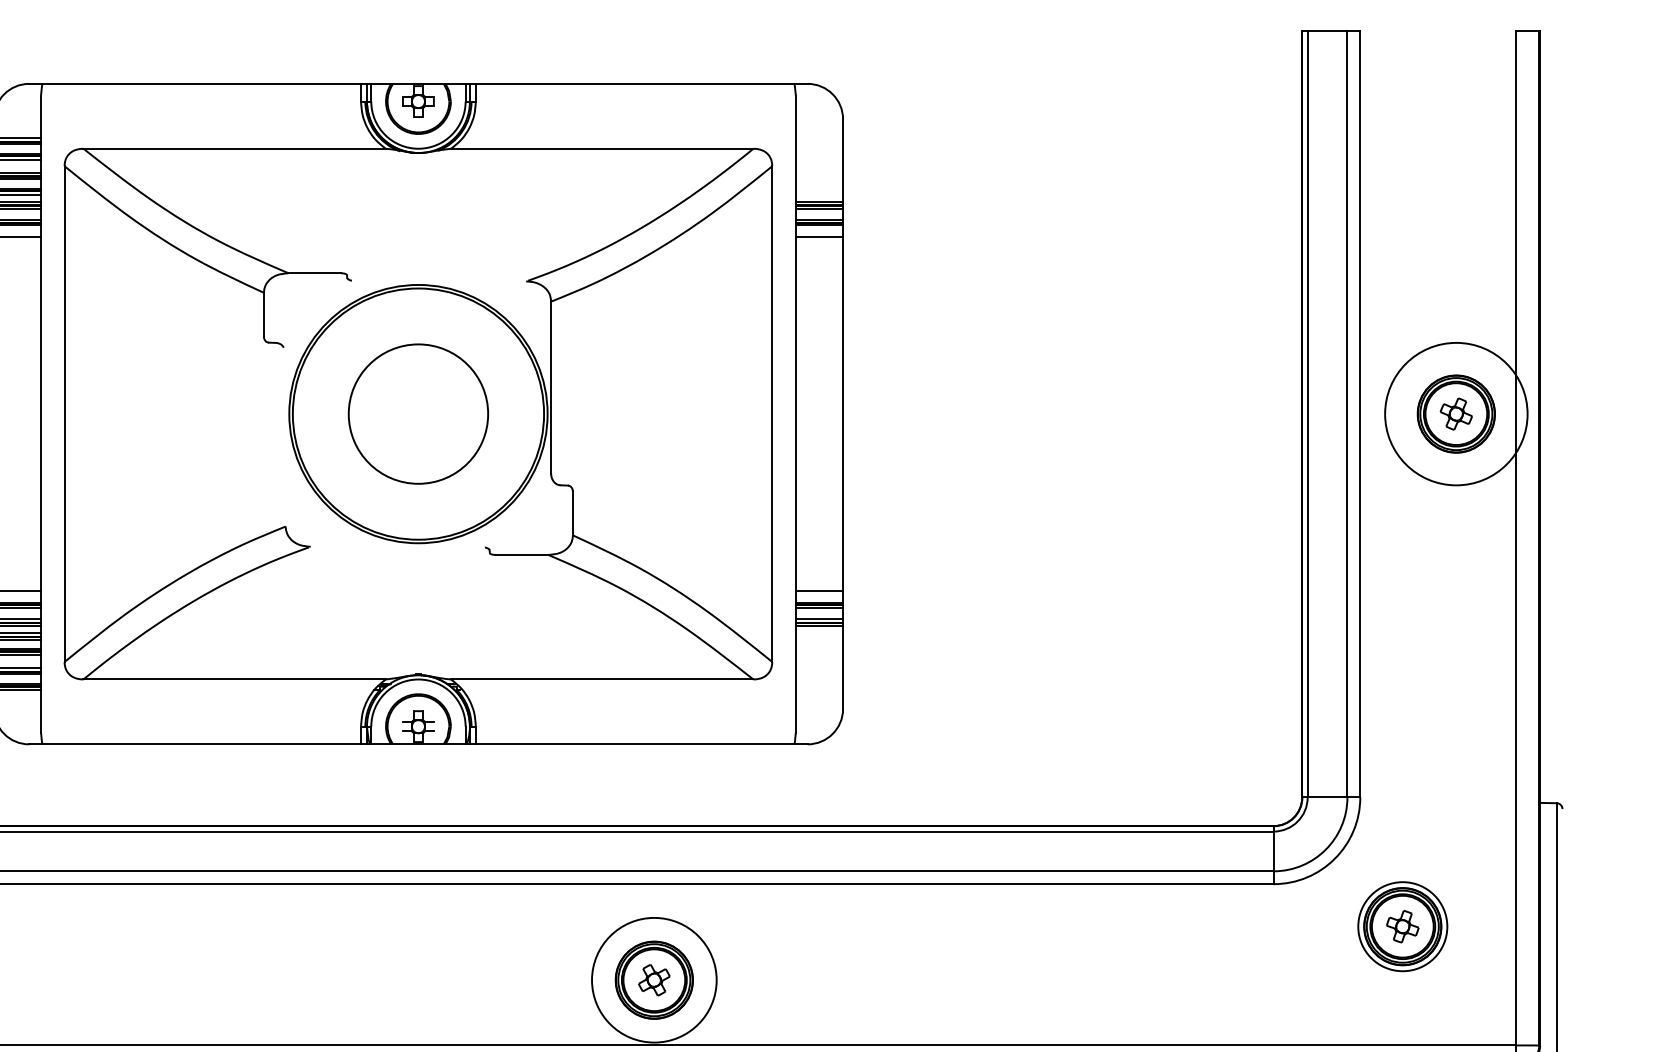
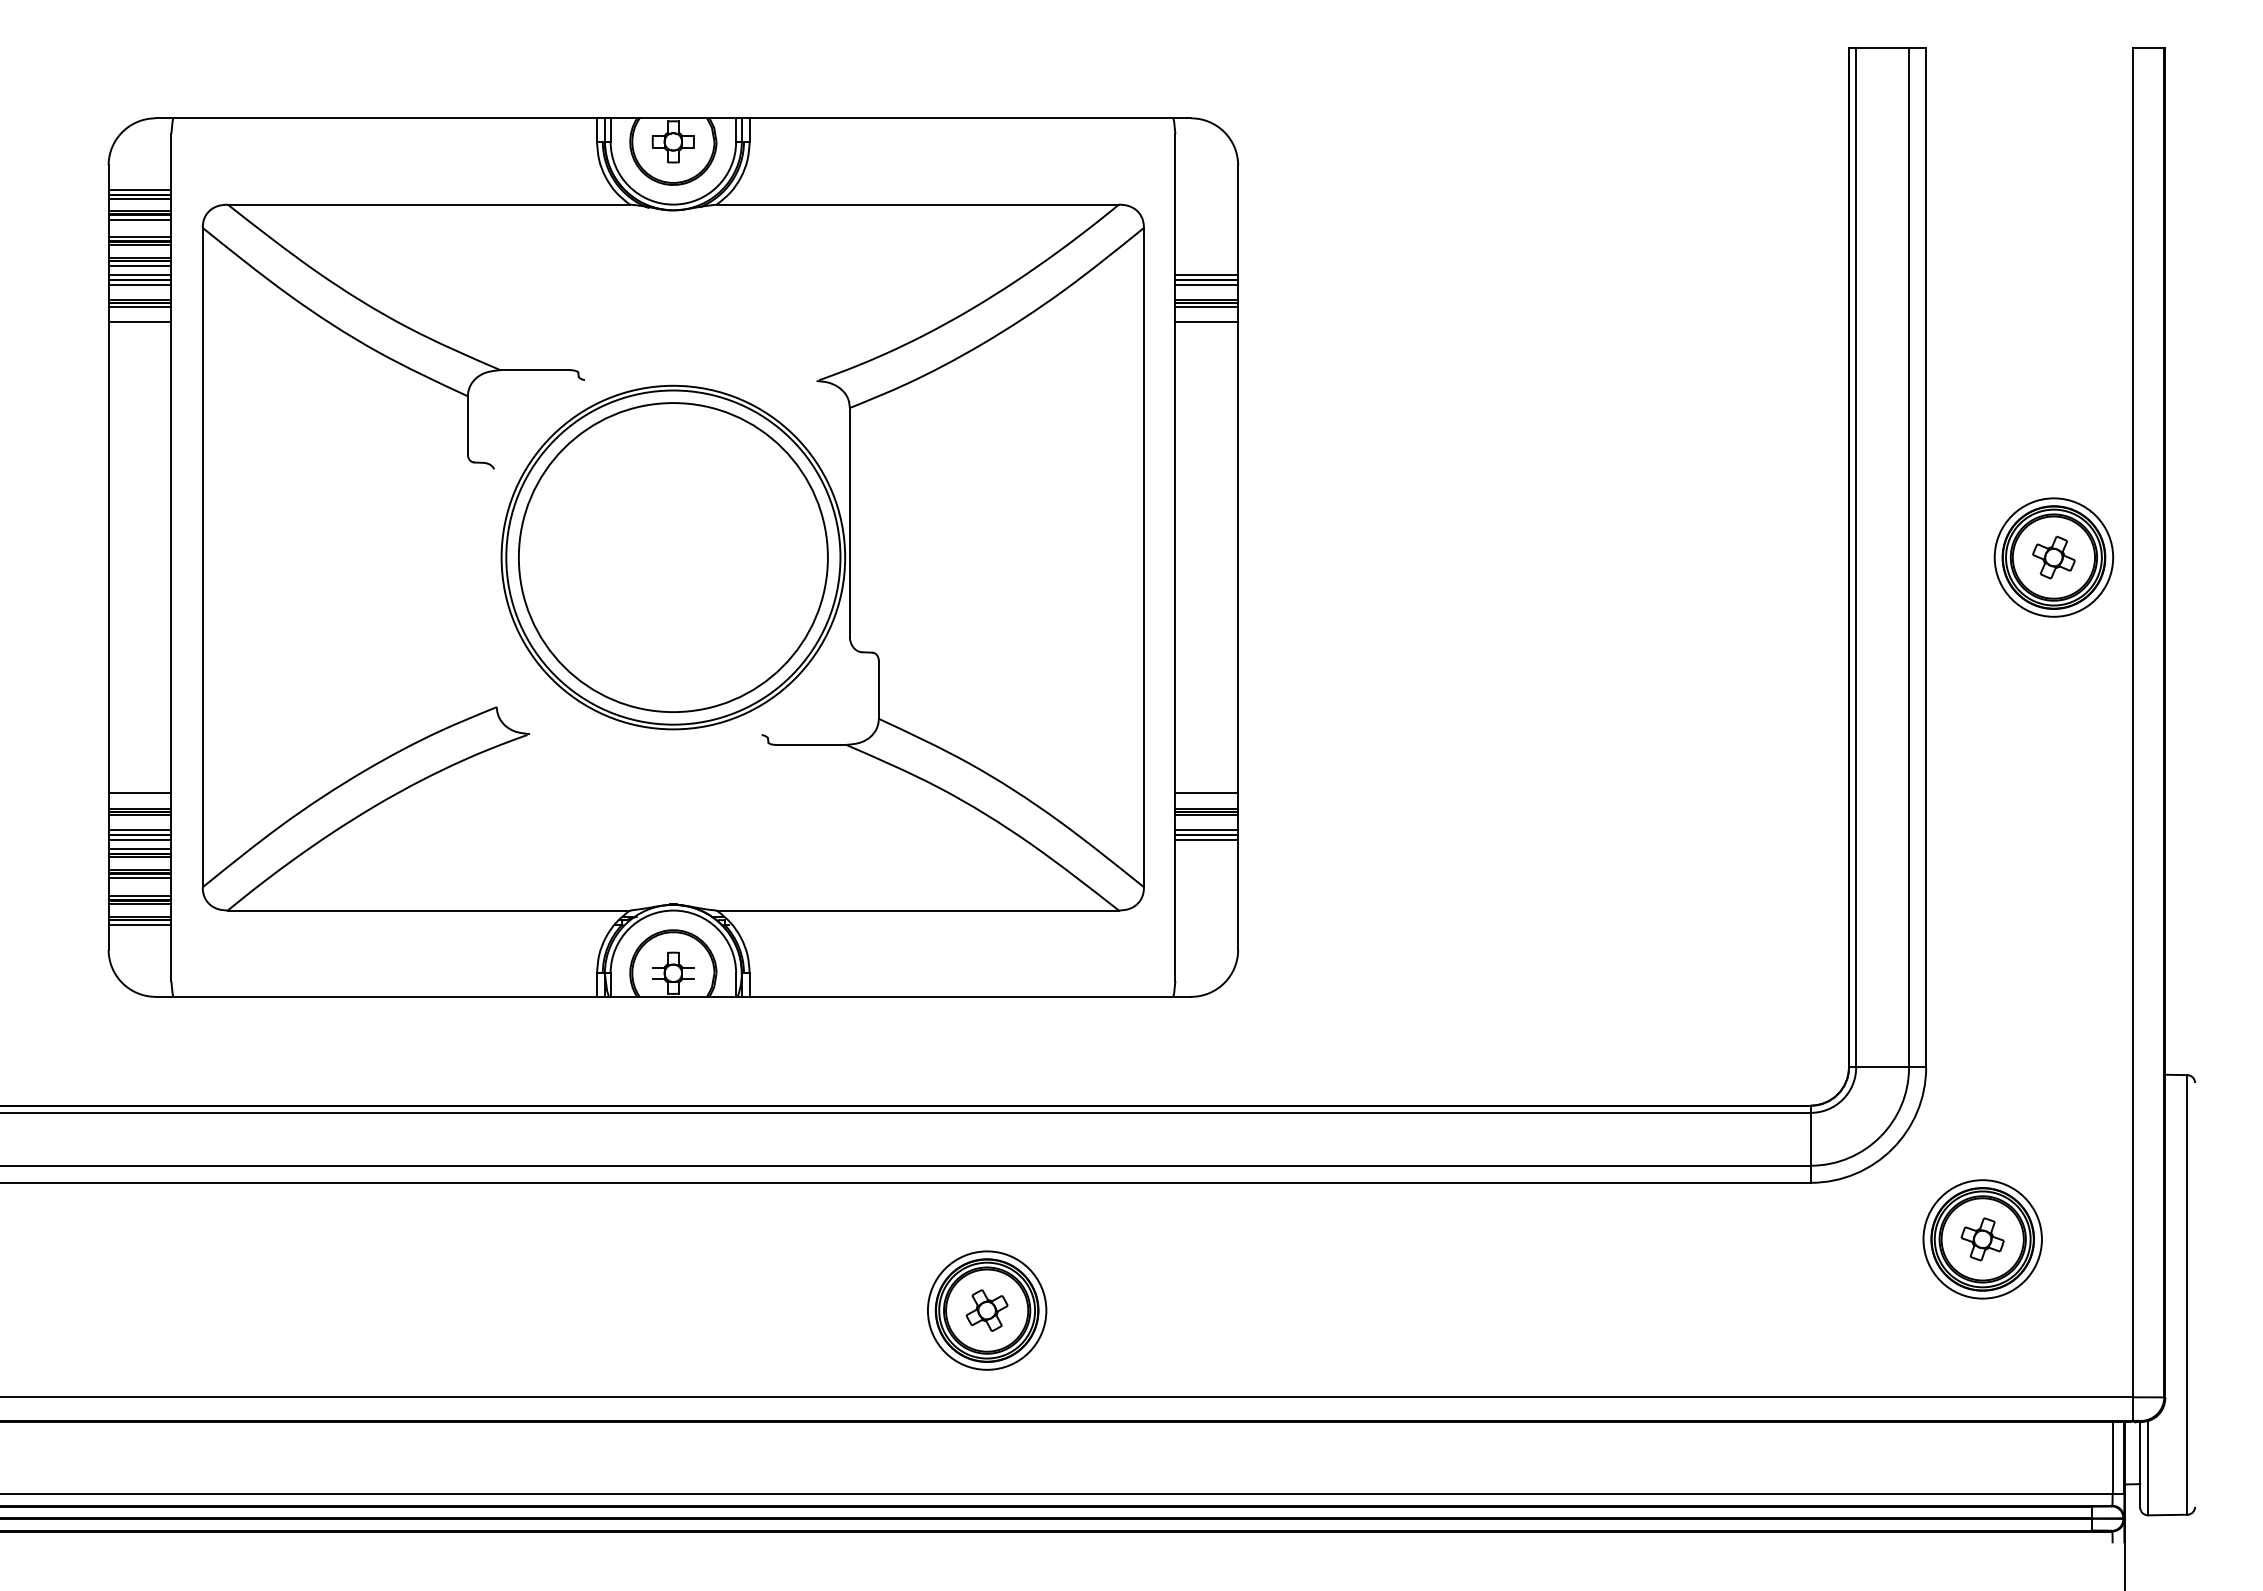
circle: (417, 414) -> (672, 557), size x1.67
circle: (1456, 414) -> (2053, 557), size x0.62
circle: (653, 980) -> (986, 1310), size x0.71

